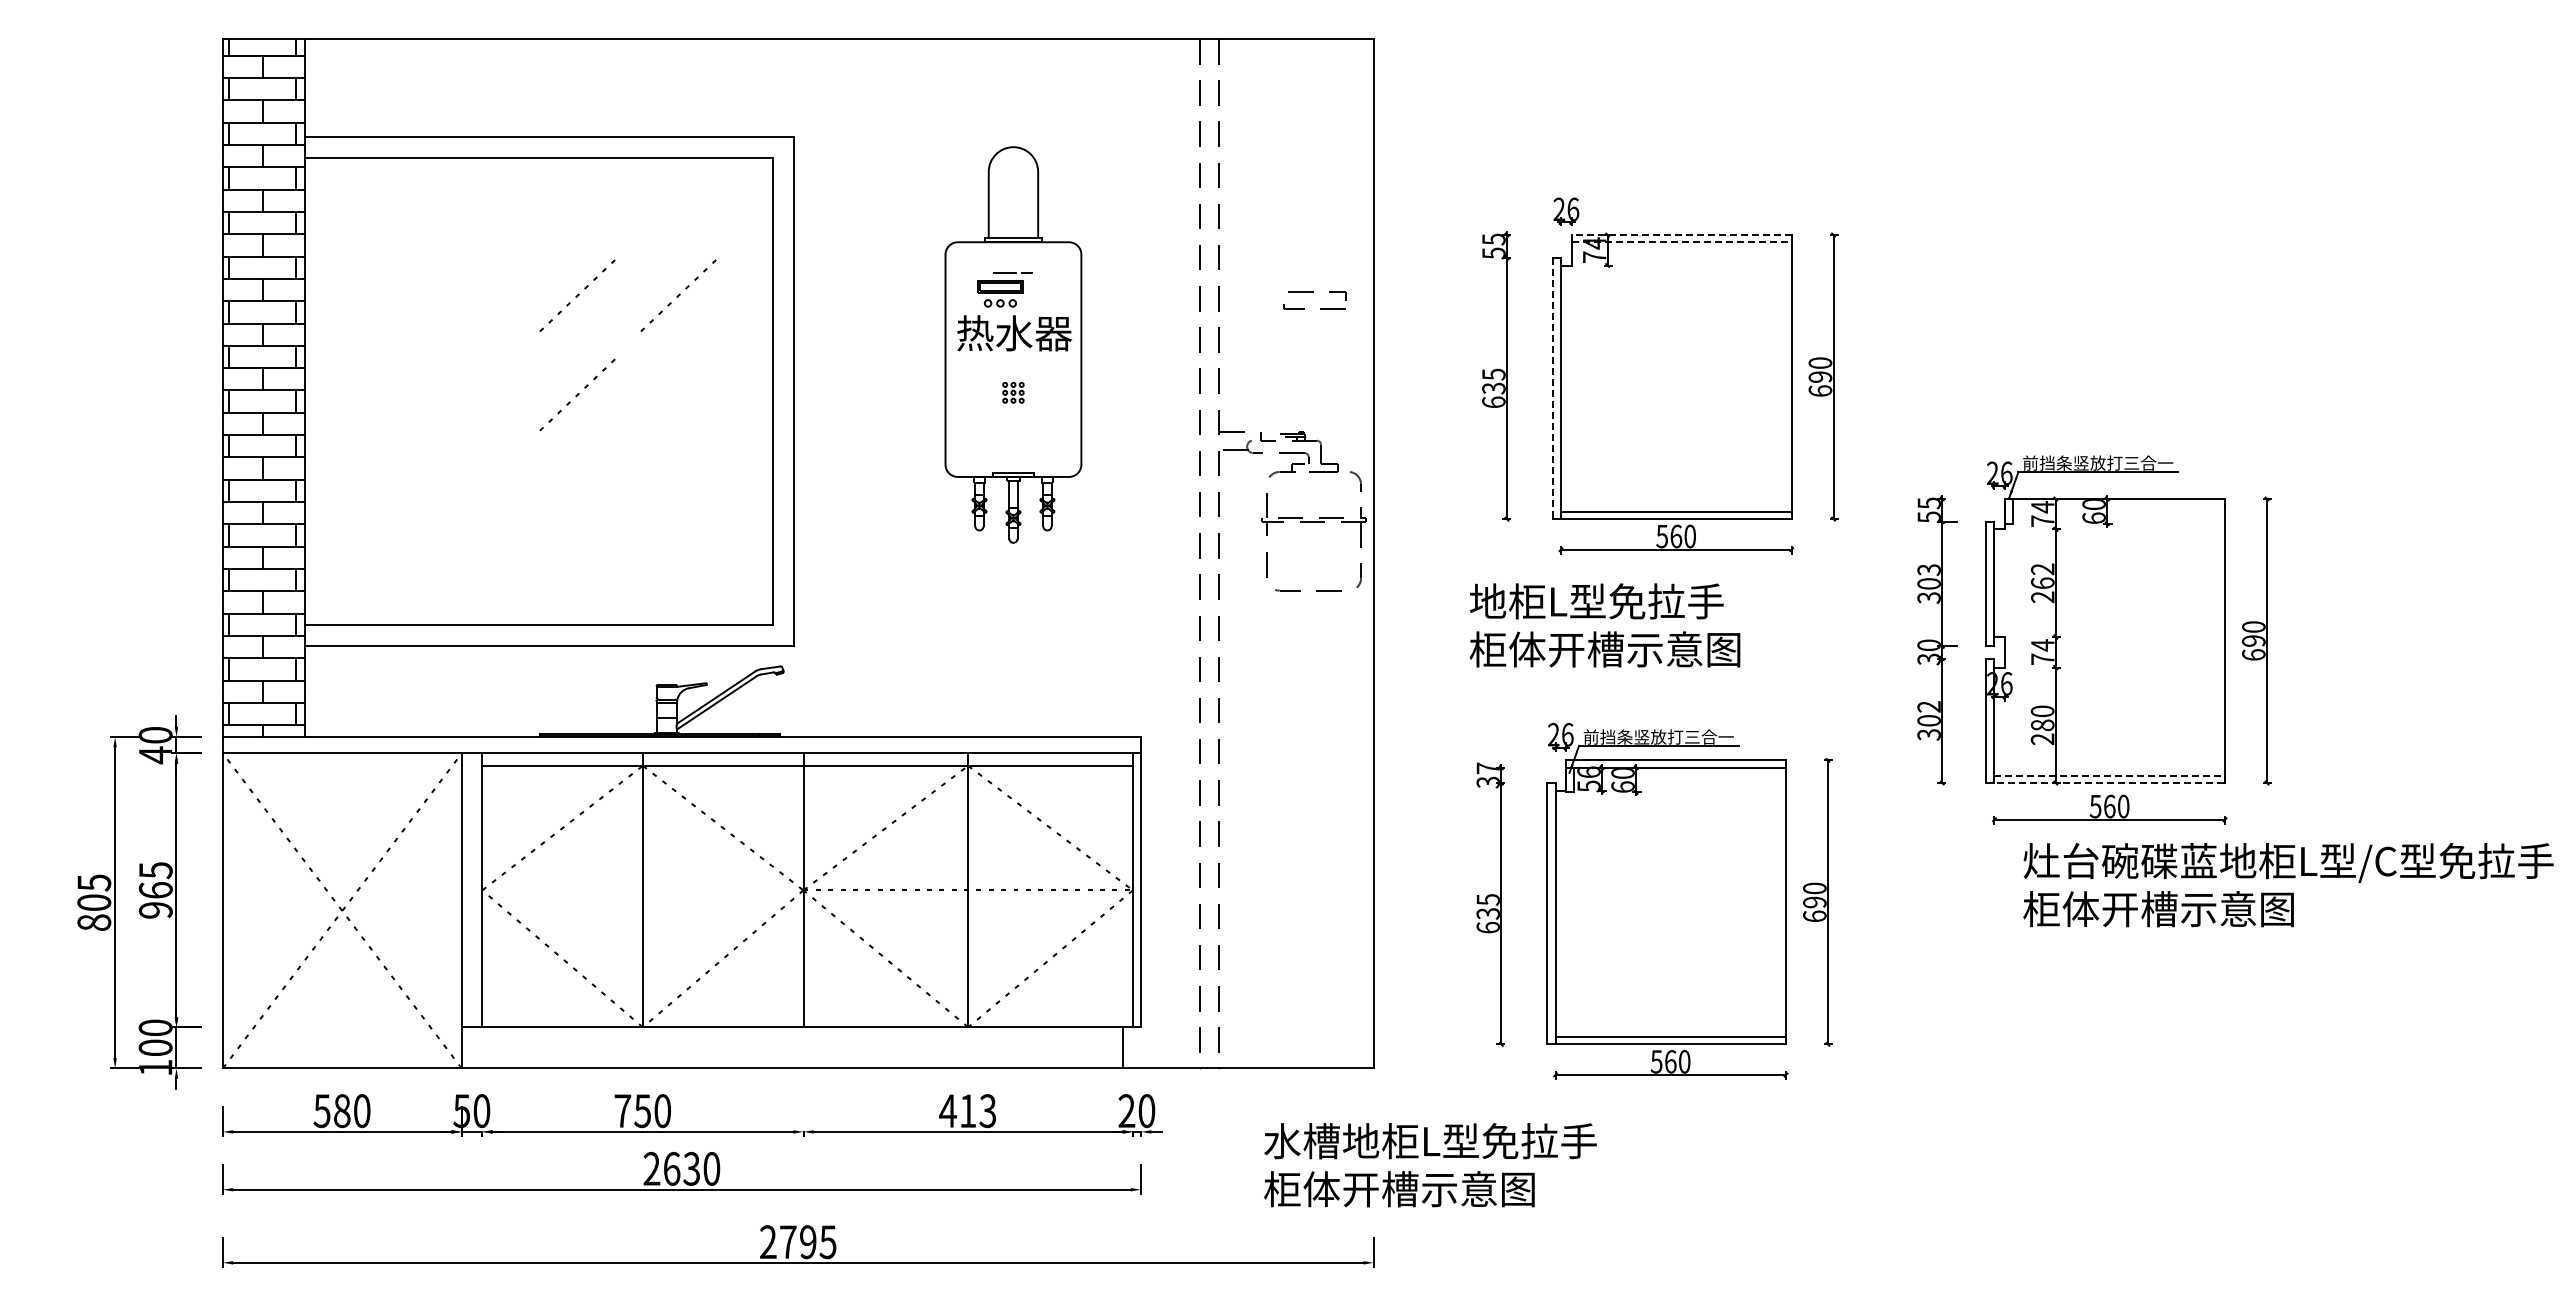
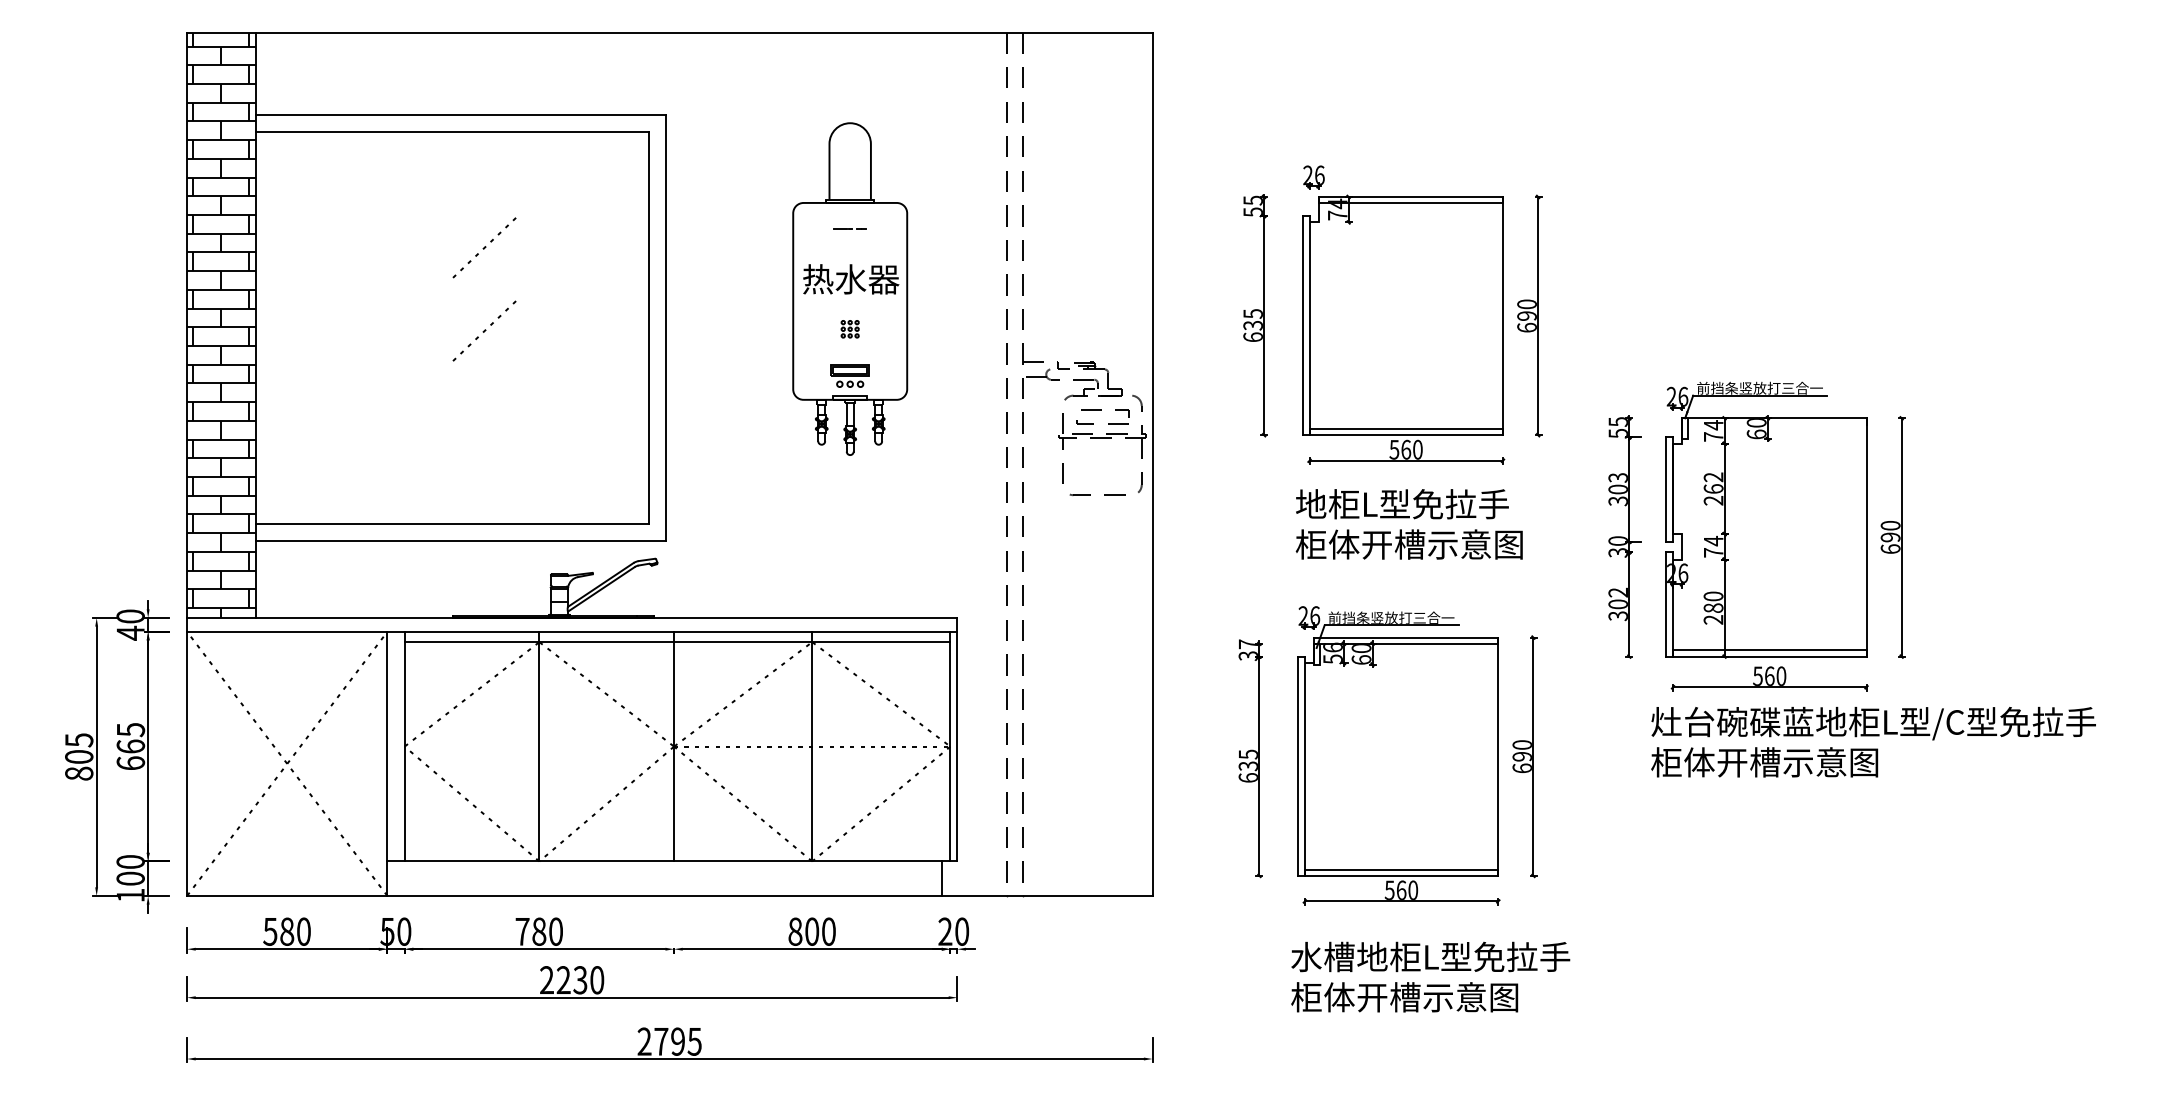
line: (1681, 235) -> (1410, 197), dashed -> solid
line: (1681, 242) -> (1410, 203), dashed -> solid
part: (1313, 292) -> (1101, 410), moved
part: (1000, 293) -> (850, 375), moved
line: (678, 295) -> (569, 247), removed
line: (1552, 388) -> (1302, 325), dashed -> solid
text: (1604, 625) -> (1408, 524), moved
line: (2110, 775) -> (1770, 650), dashed -> solid
line: (2106, 783) -> (1767, 656), dashed -> solid
text: (2288, 885) -> (1873, 742), moved
text: (155, 910) -> (130, 763), 965 -> 665
text: (642, 1110) -> (539, 931), 750 -> 780
text: (967, 1111) -> (811, 932), 413 -> 800
text: (1430, 1165) -> (1430, 977), moved
text: (671, 1168) -> (563, 979), 2630 -> 2230

